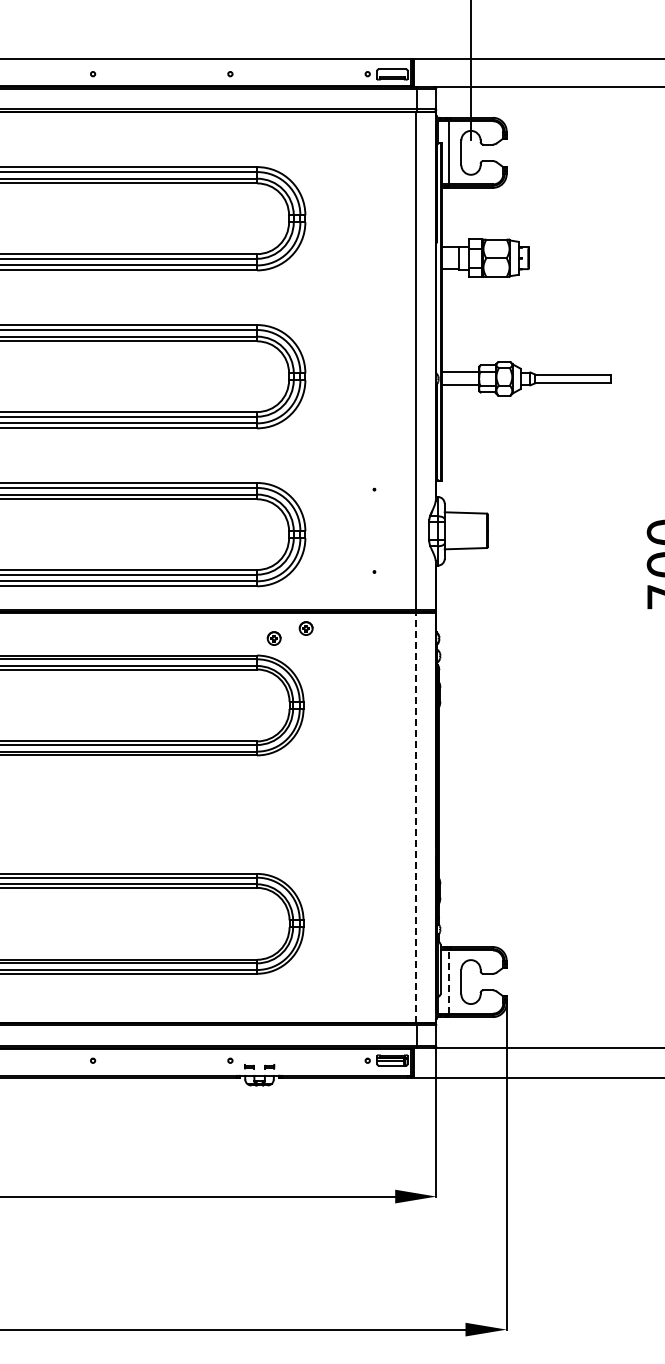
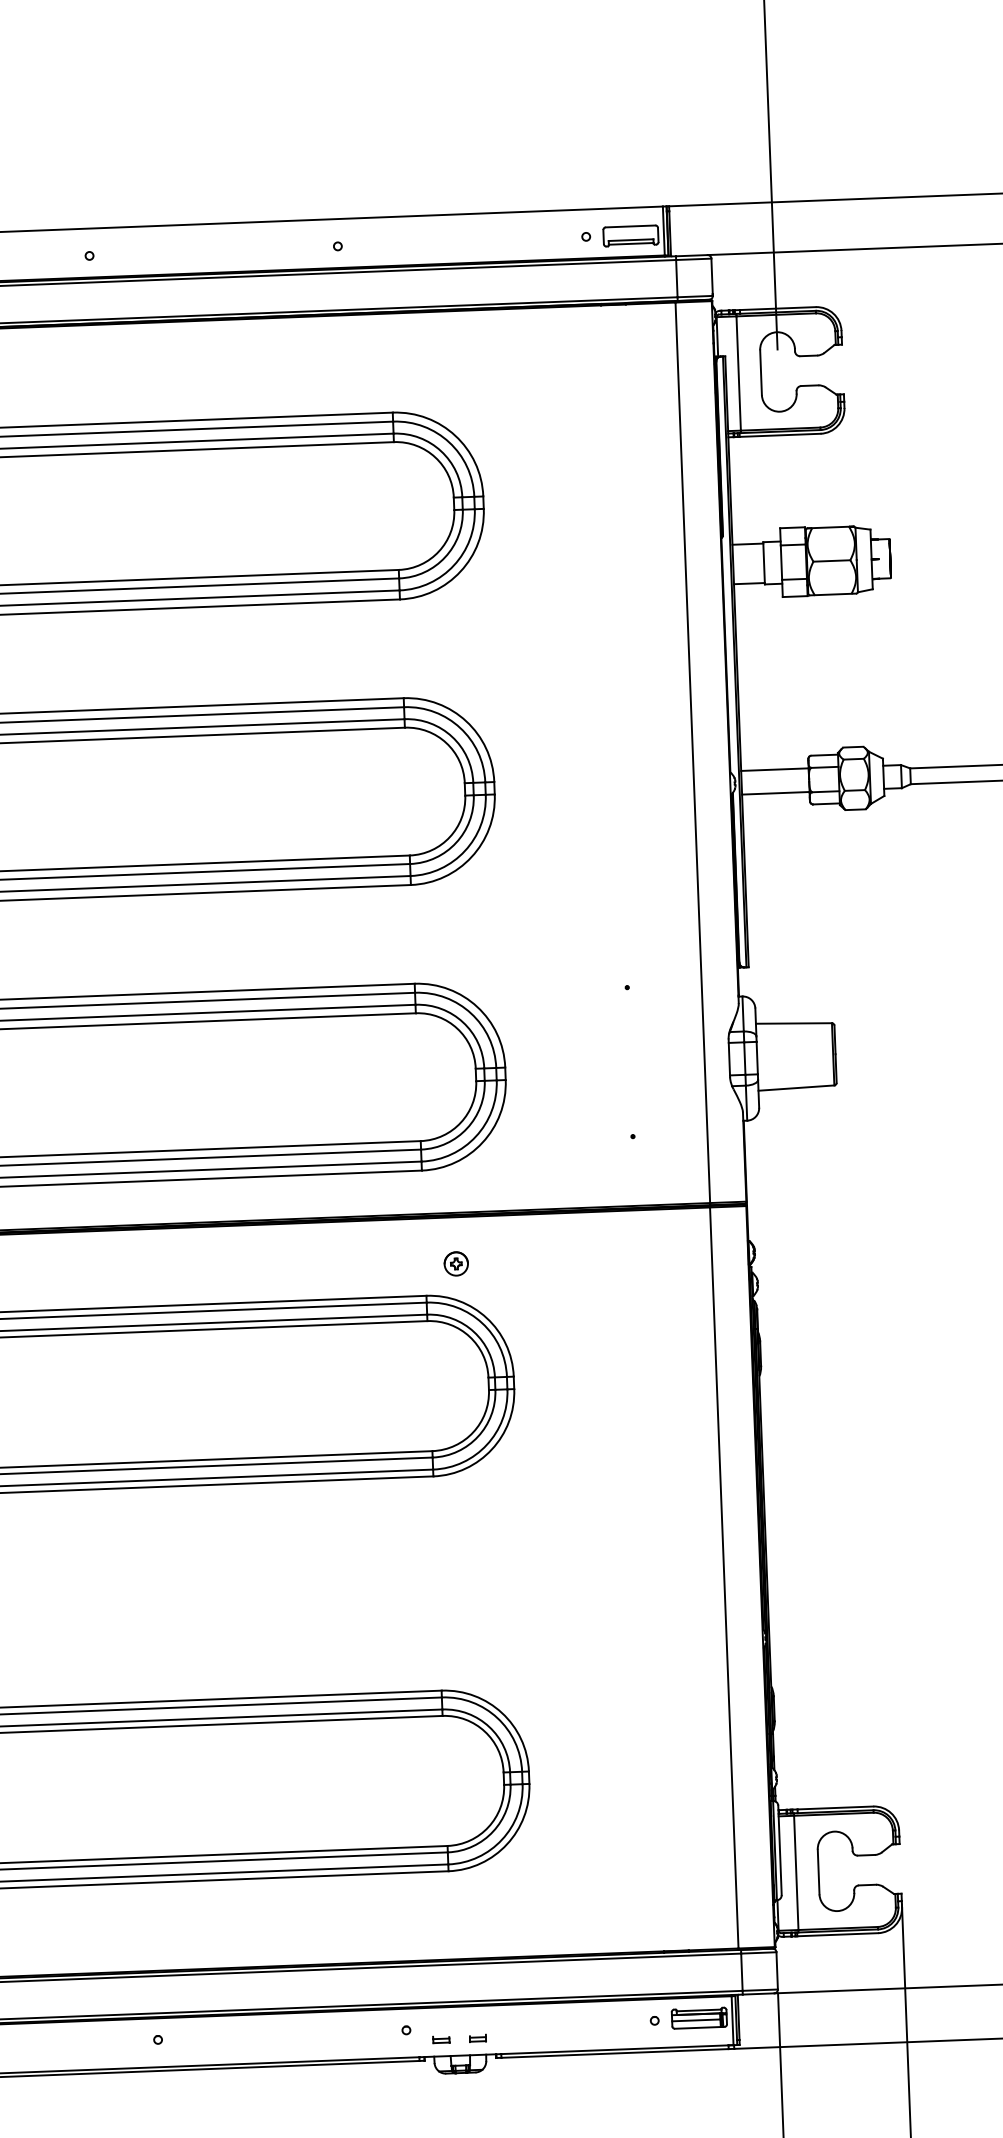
part: (305, 628) -> (512, 1243), removed
line: (415, 817) -> (724, 1577), dashed -> solid
line: (449, 982) -> (797, 1873), dashed -> solid

